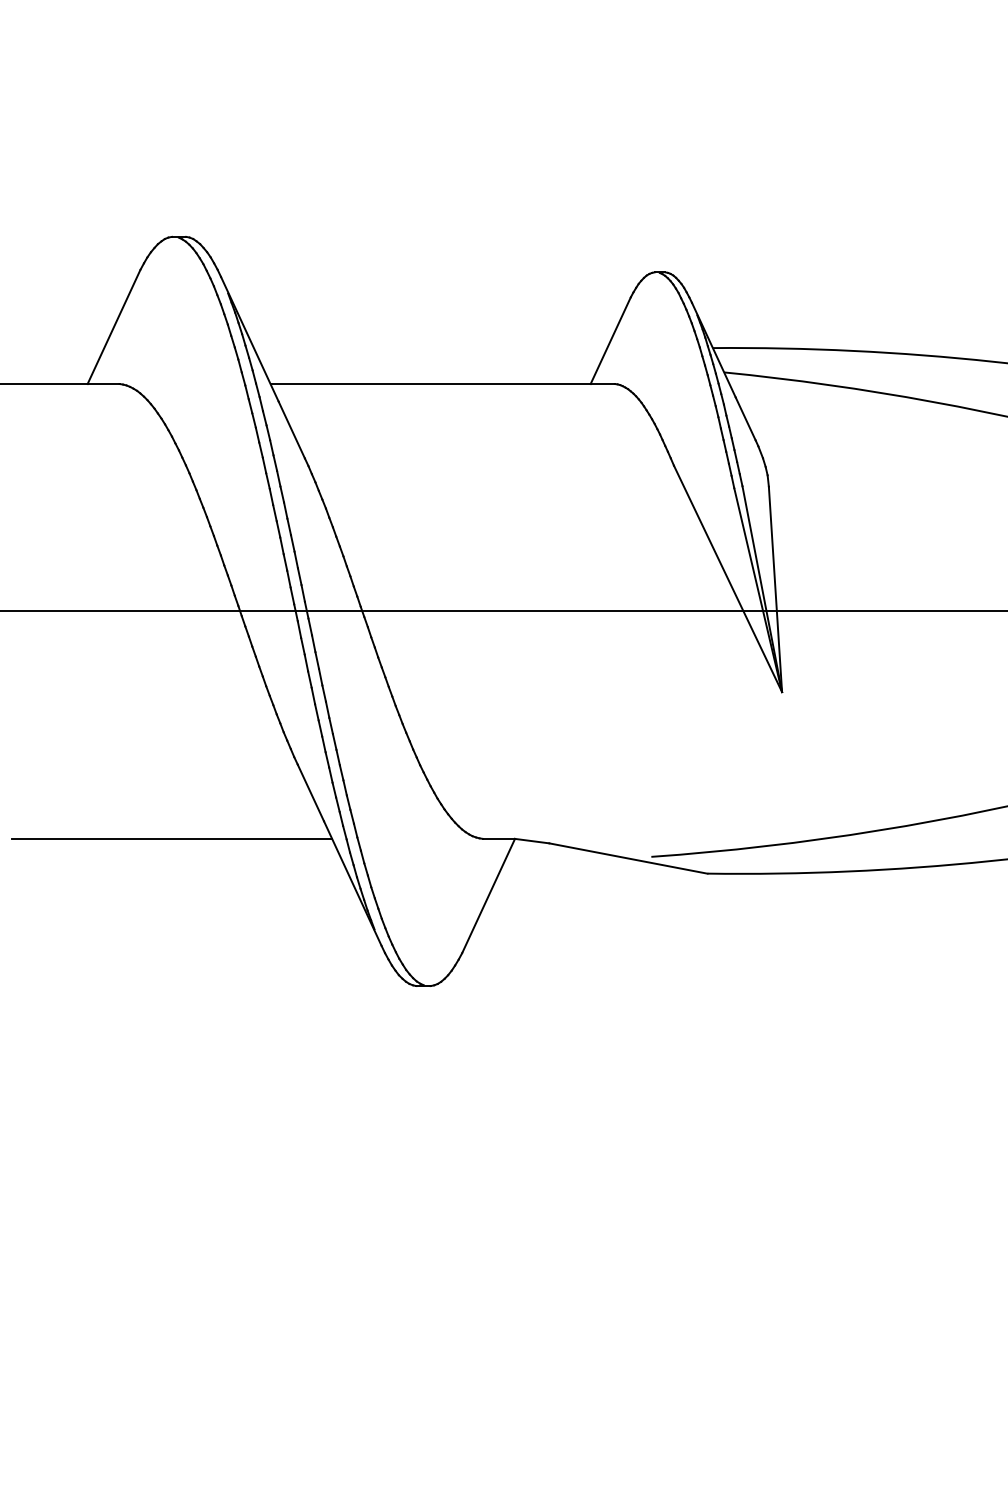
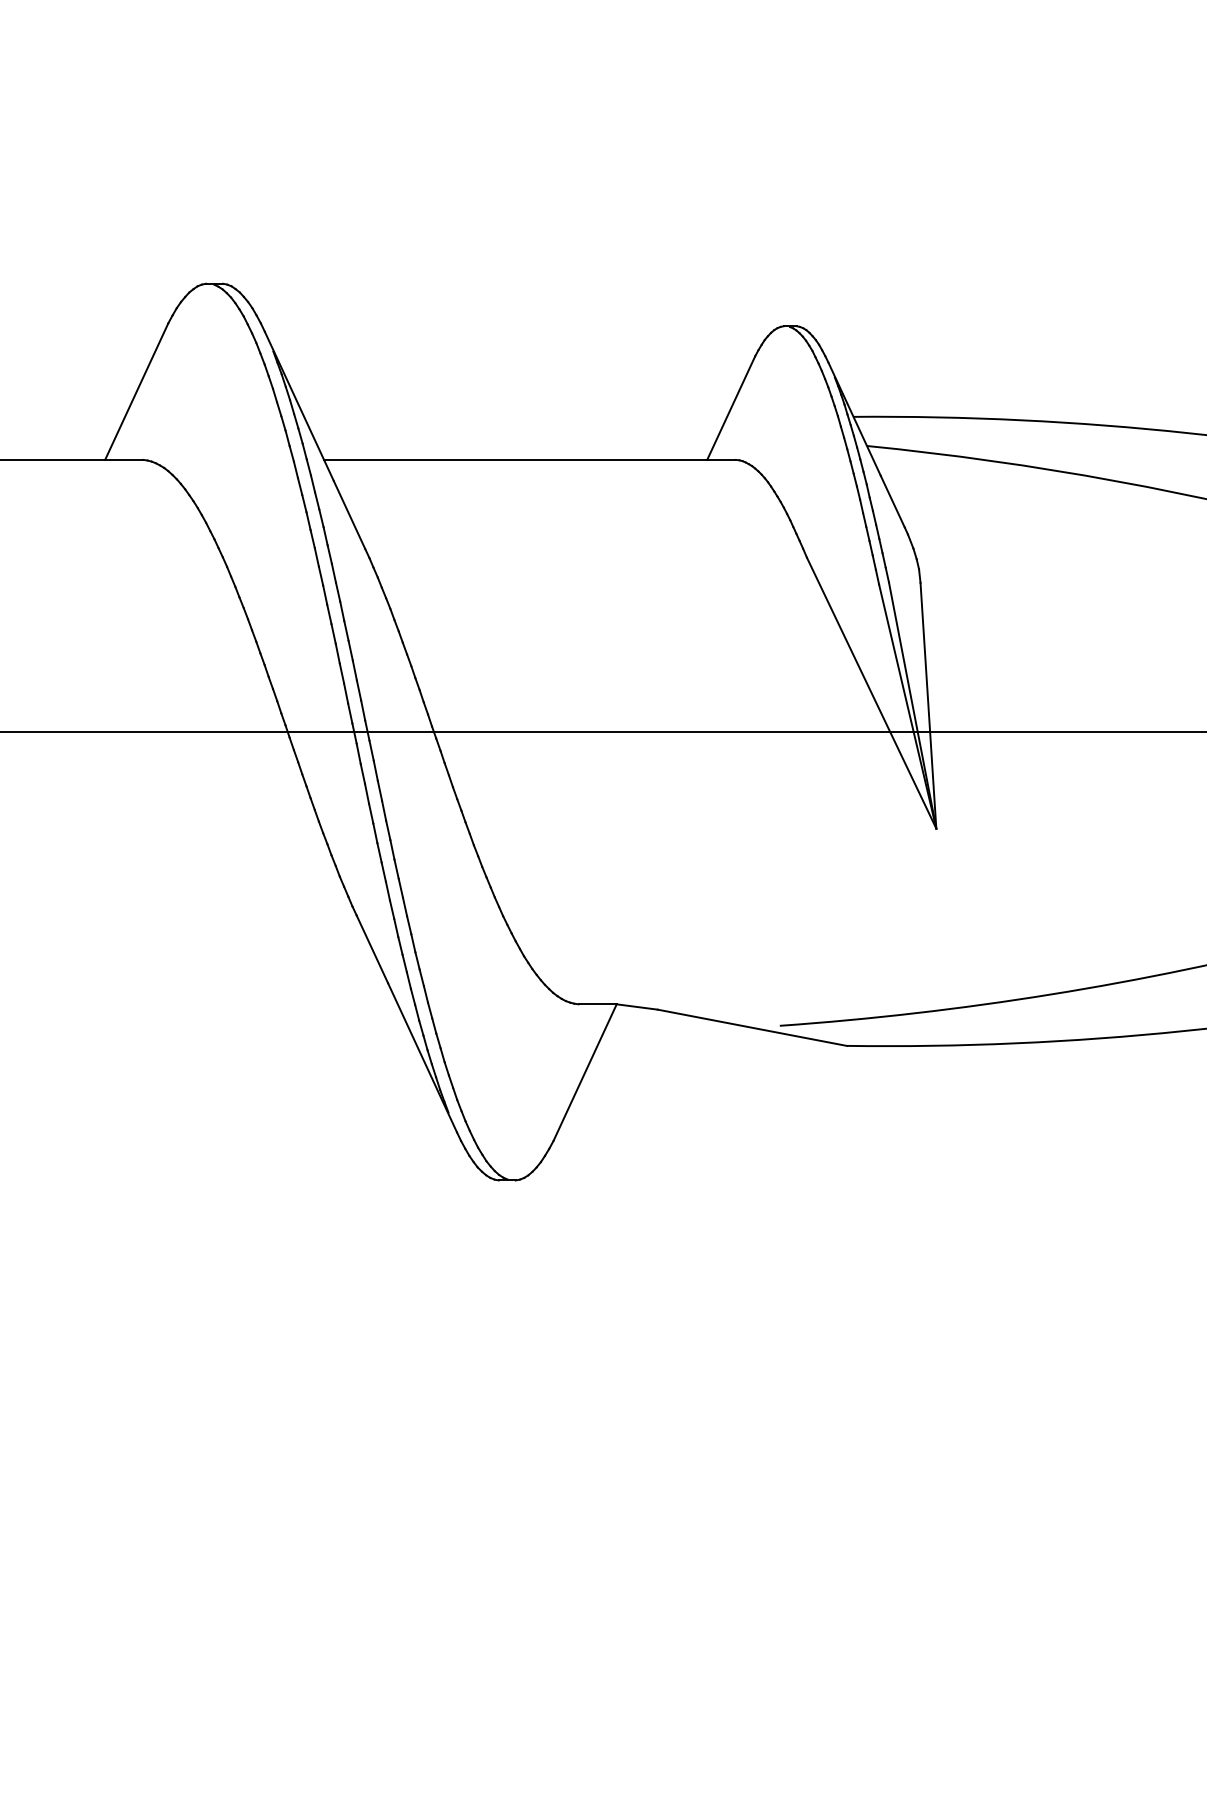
line: (171, 839) -> (205, 1004), removed

